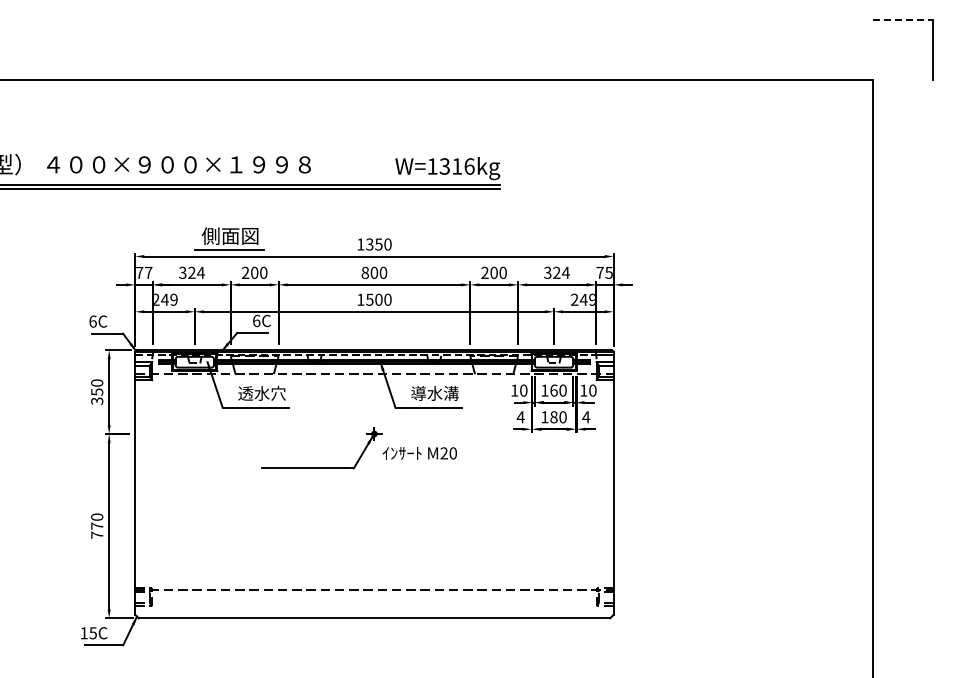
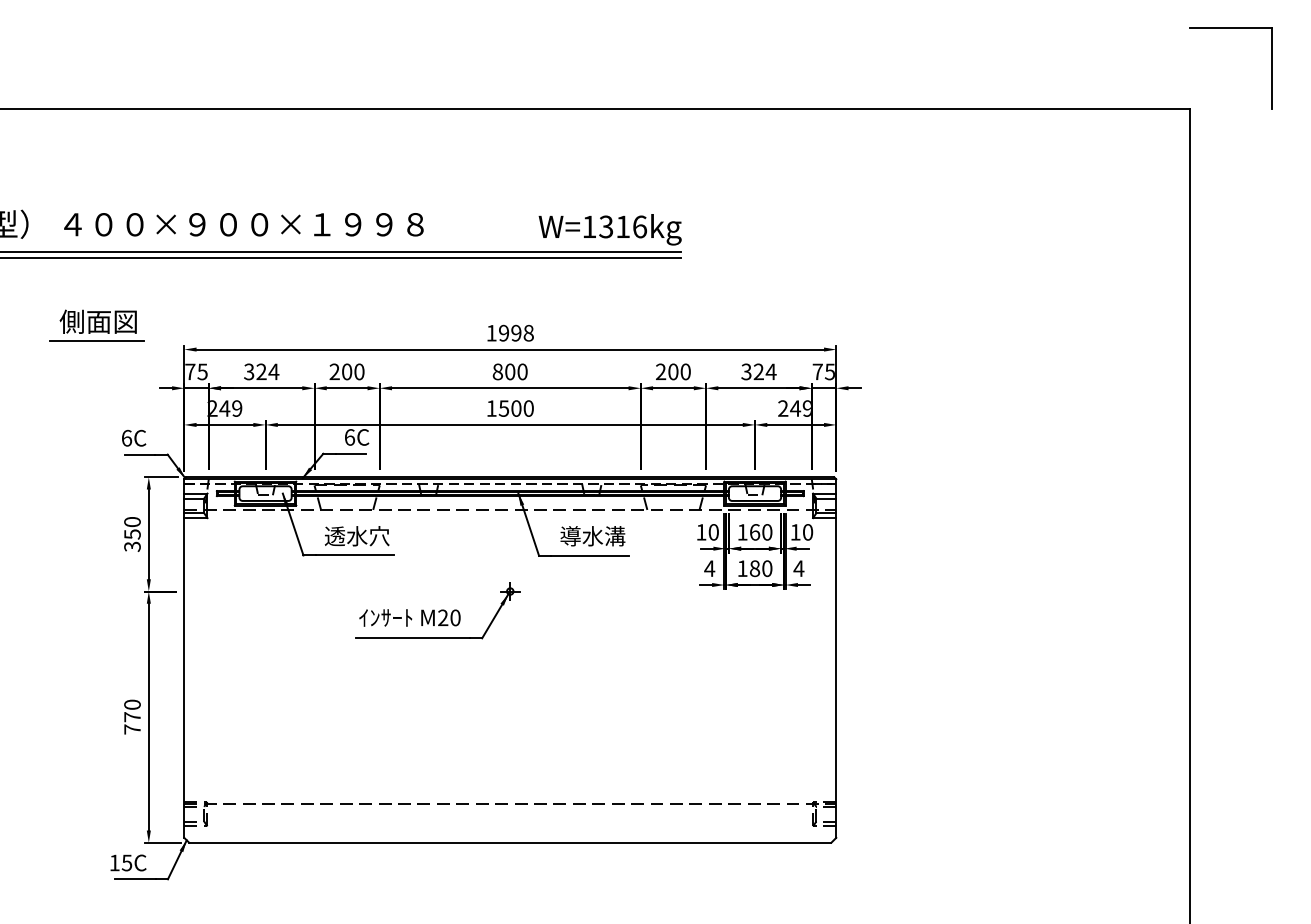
line: (903, 20) -> (1231, 27), dashed -> solid
part: (229, 238) -> (97, 325), moved
text: (378, 244) -> (515, 333), 1350 -> 1998
text: (148, 272) -> (202, 371), 77 -> 75
text: (419, 453) -> (409, 618), moved

